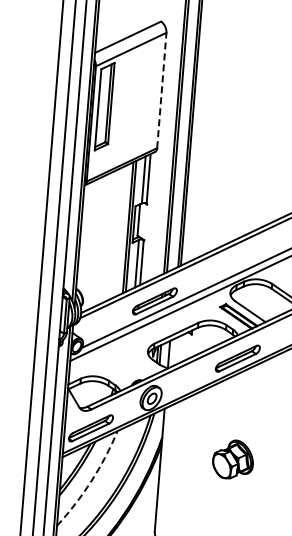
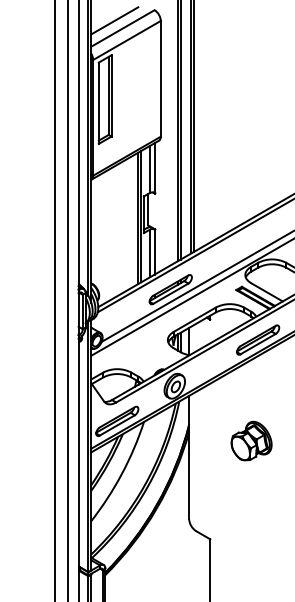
line: (120, 28) -> (114, 20), added
line: (161, 90) -> (160, 78), dashed -> solid
part: (233, 459) -> (251, 440), moved
arc: (90, 480) -> (121, 473), dashed -> solid

